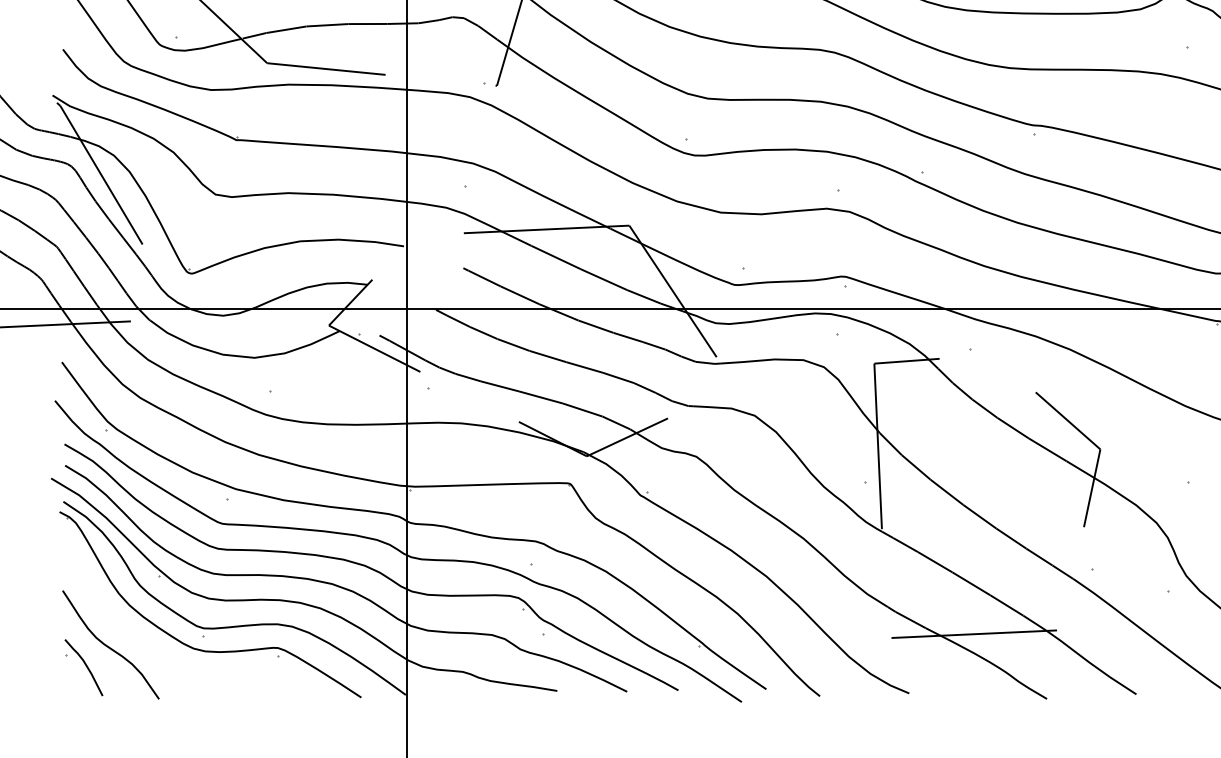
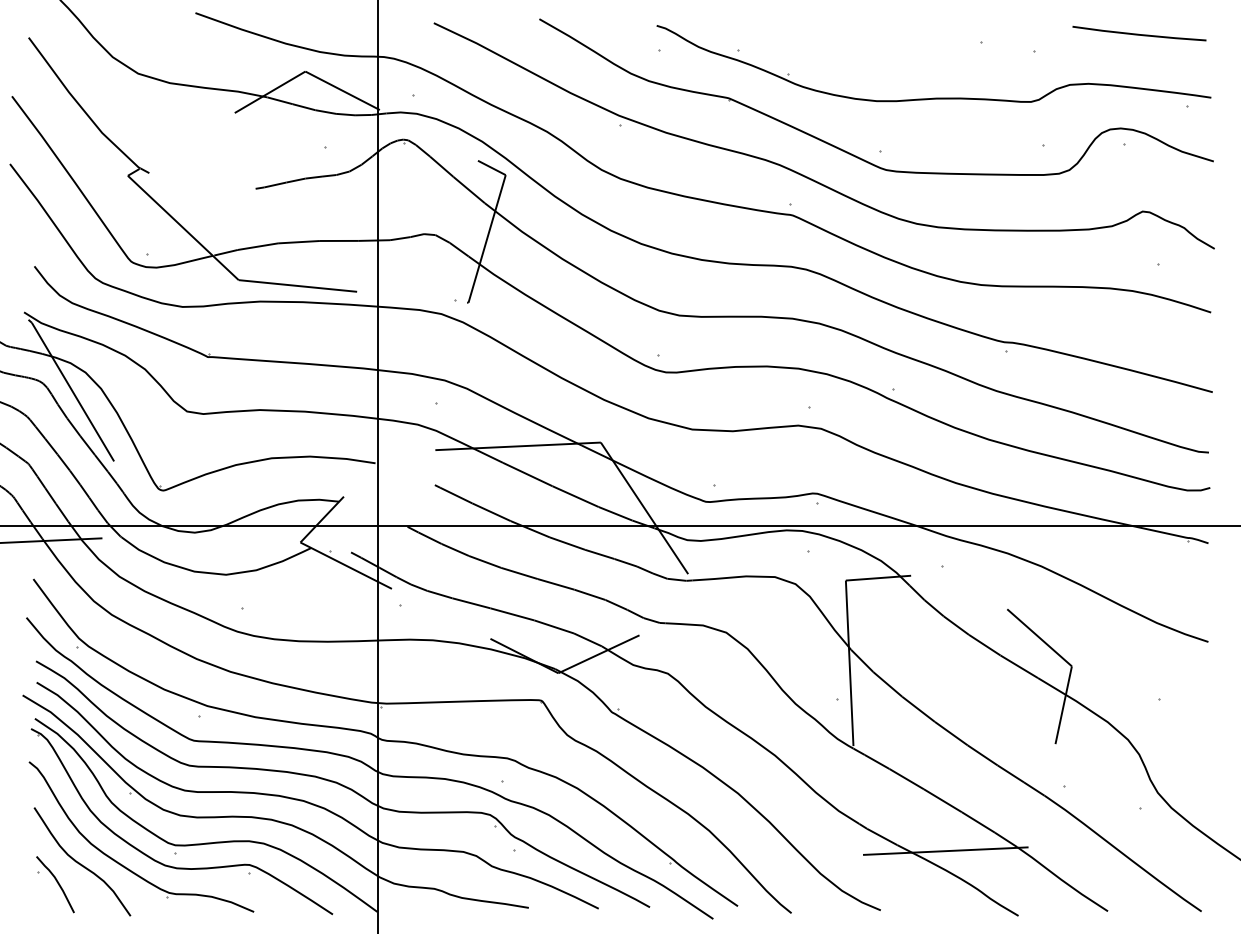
part: (152, 648) -> (124, 865), added

